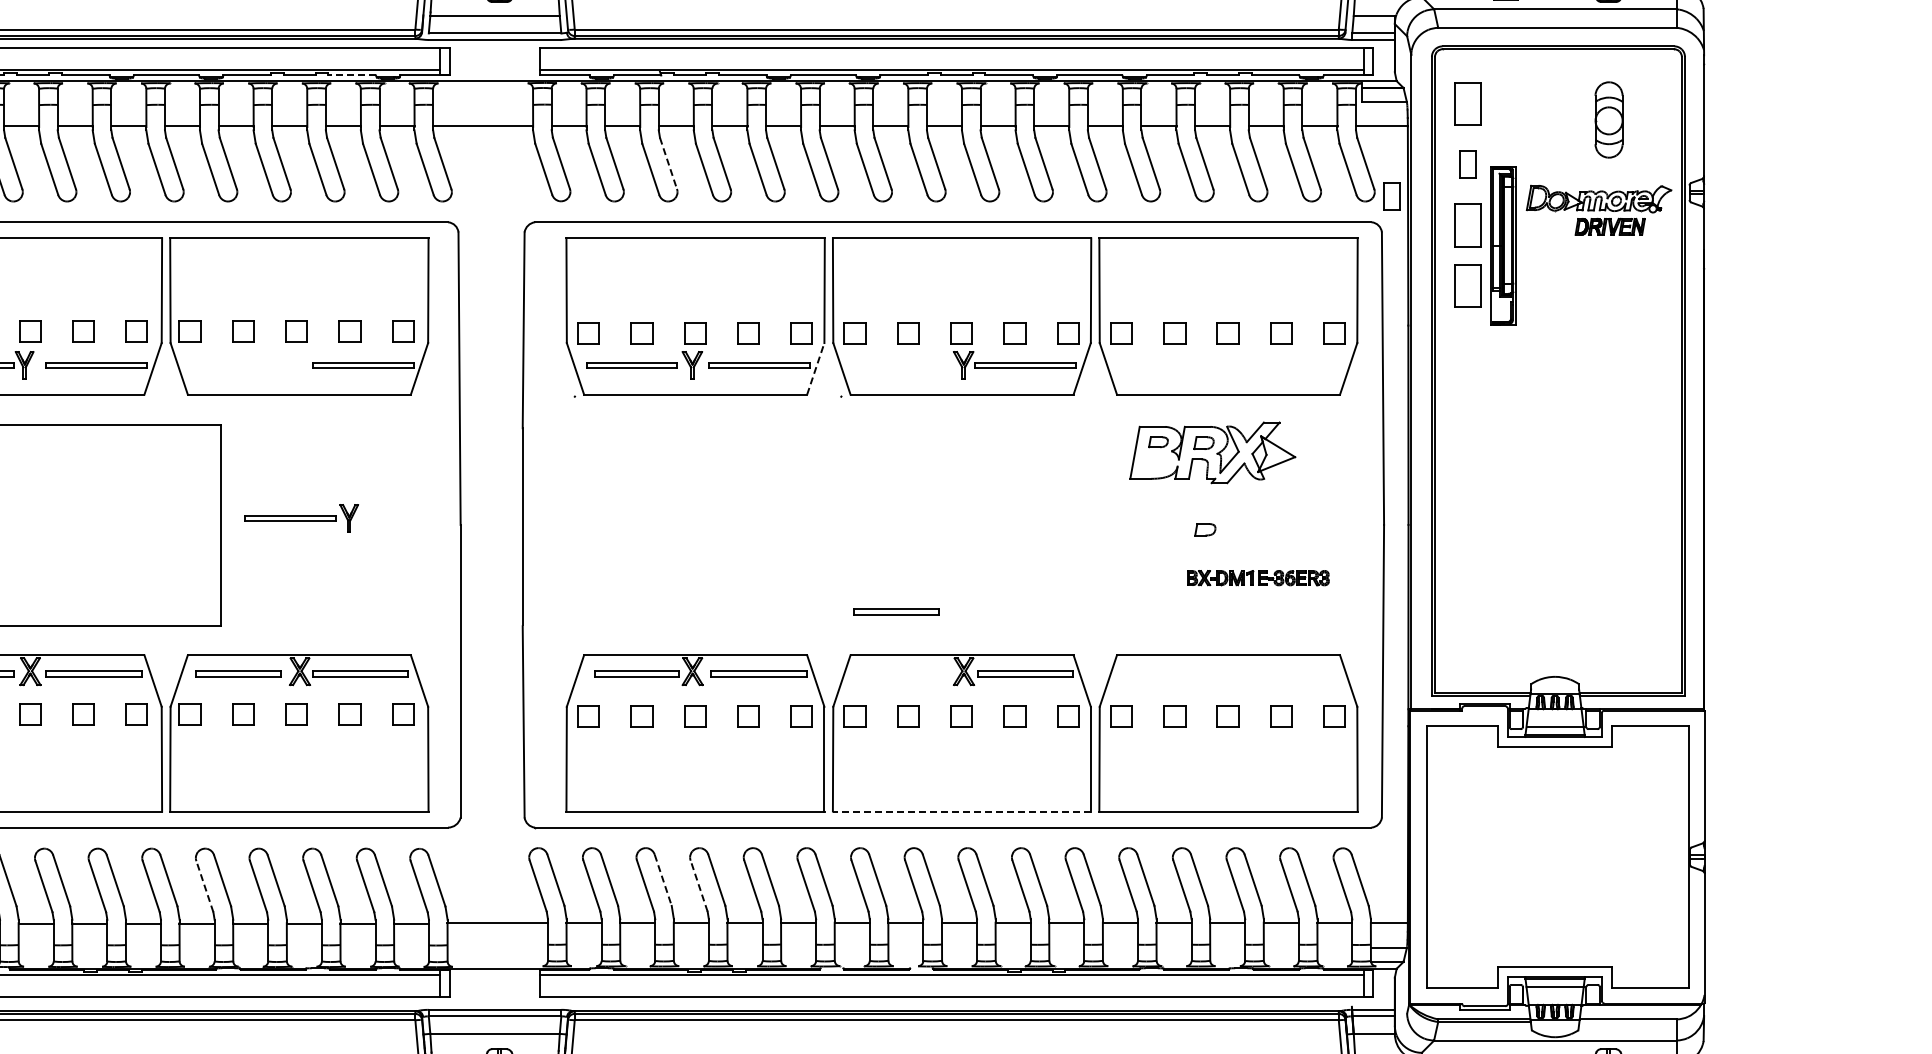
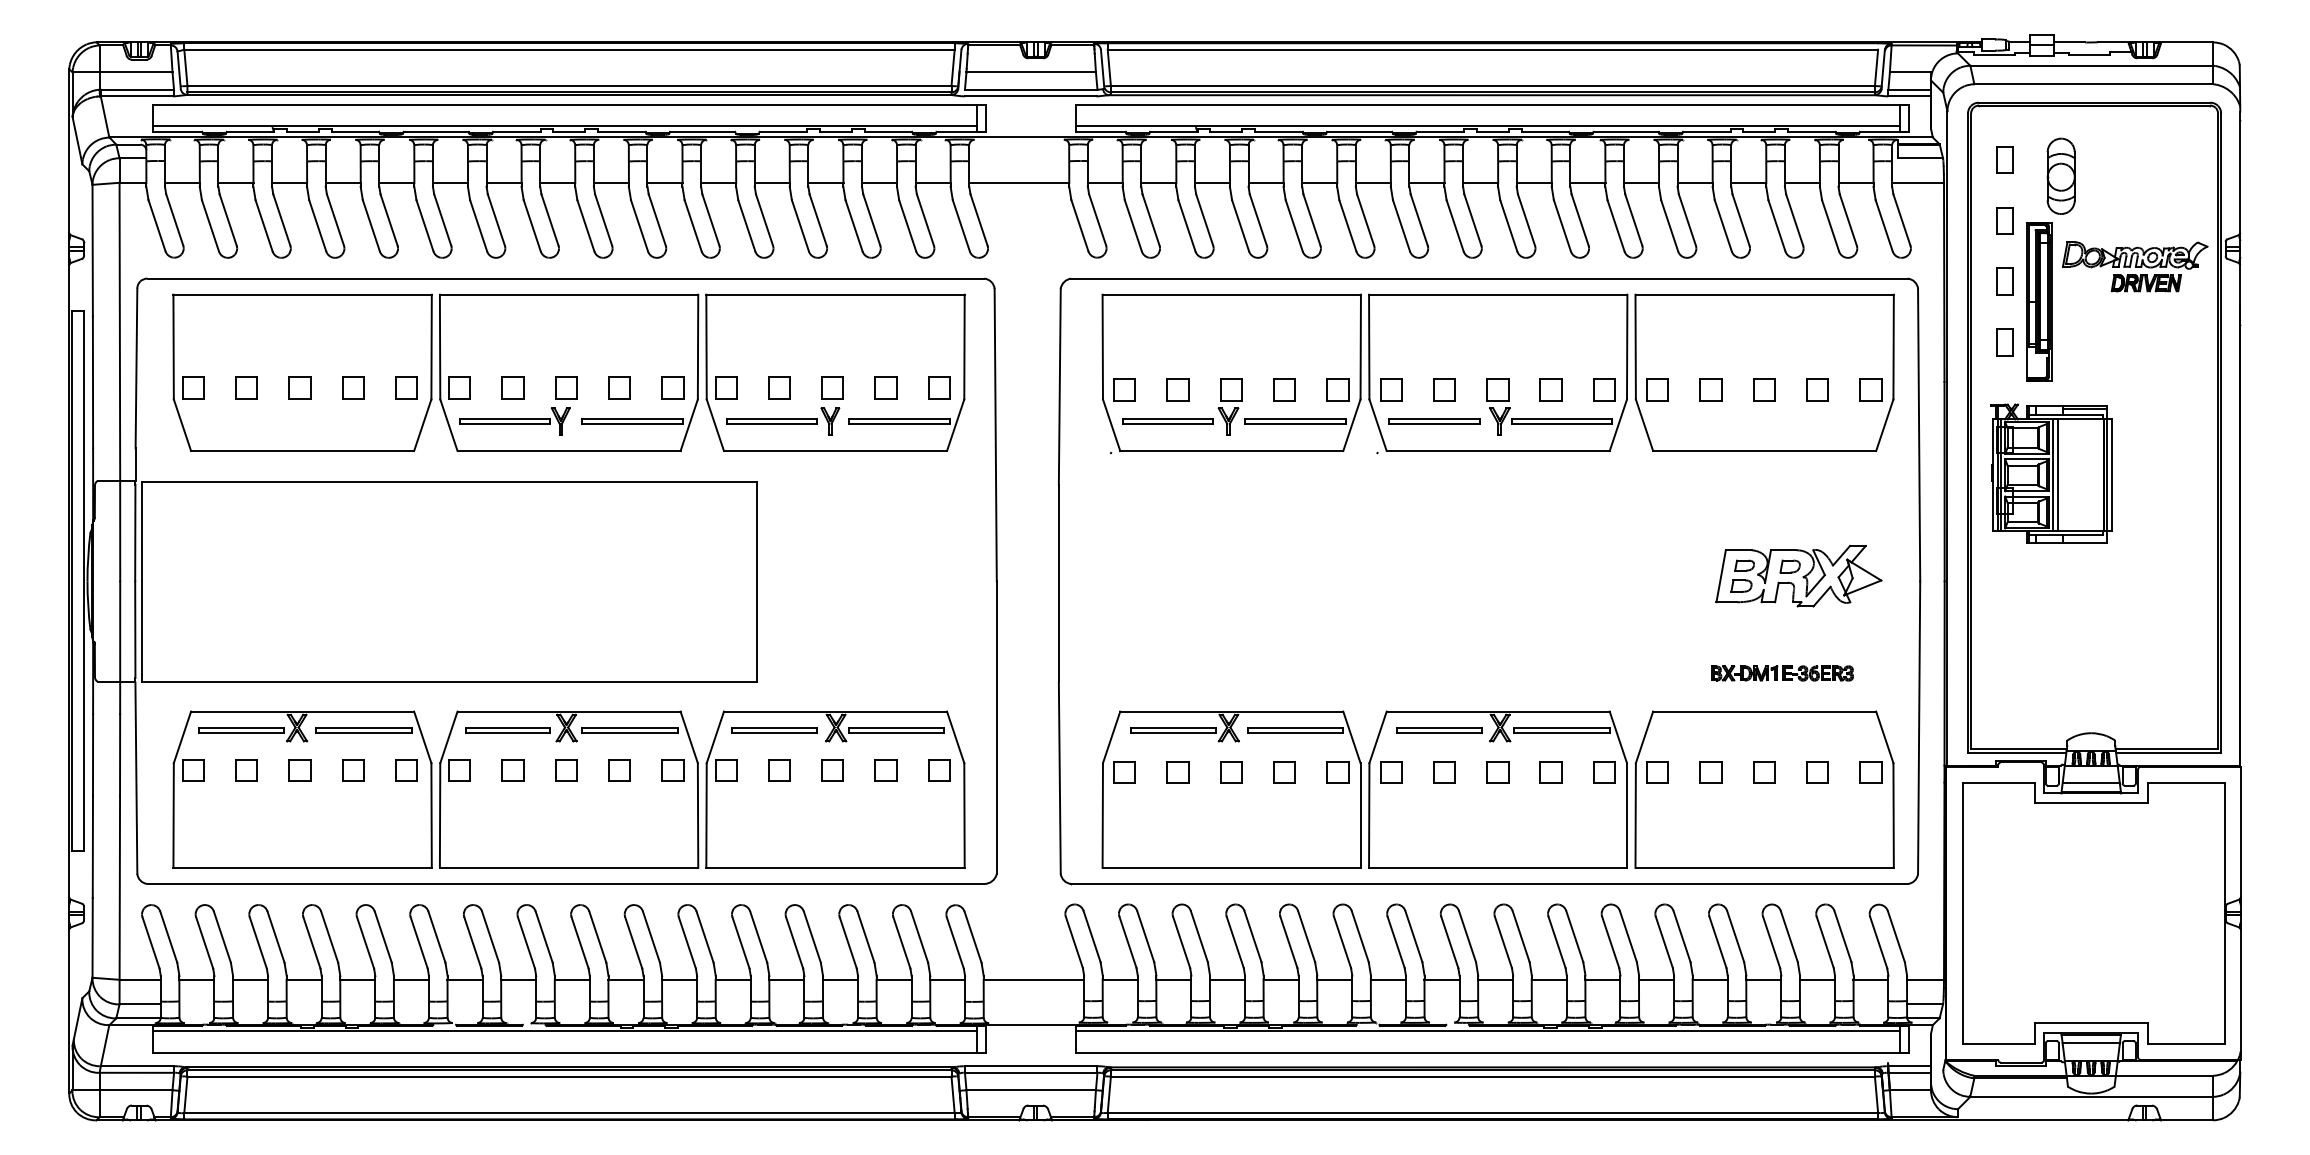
line: (352, 75) -> (888, 131), dashed -> solid
part: (1468, 103) -> (2004, 159), size x0.62
part: (1608, 119) -> (2060, 175), moved
line: (668, 163) -> (1204, 219), dashed -> solid
part: (1392, 196) -> (1928, 252), removed
part: (1468, 225) -> (2004, 281), size x0.62
part: (1468, 286) -> (2004, 342), size x0.62
part: (898, 365) -> (1434, 421), added
line: (816, 368) -> (1352, 424), dashed -> solid
part: (1515, 417) -> (2051, 473), added
part: (1212, 452) -> (1798, 575), moved
part: (302, 518) -> (783, 421), moved
part: (1258, 578) -> (1782, 673), moved
part: (896, 612) -> (1439, 730), moved
line: (961, 811) -> (1497, 867), dashed -> solid
line: (663, 880) -> (1199, 936), dashed -> solid
line: (699, 886) -> (1235, 942), dashed -> solid
line: (205, 887) -> (741, 943), dashed -> solid

